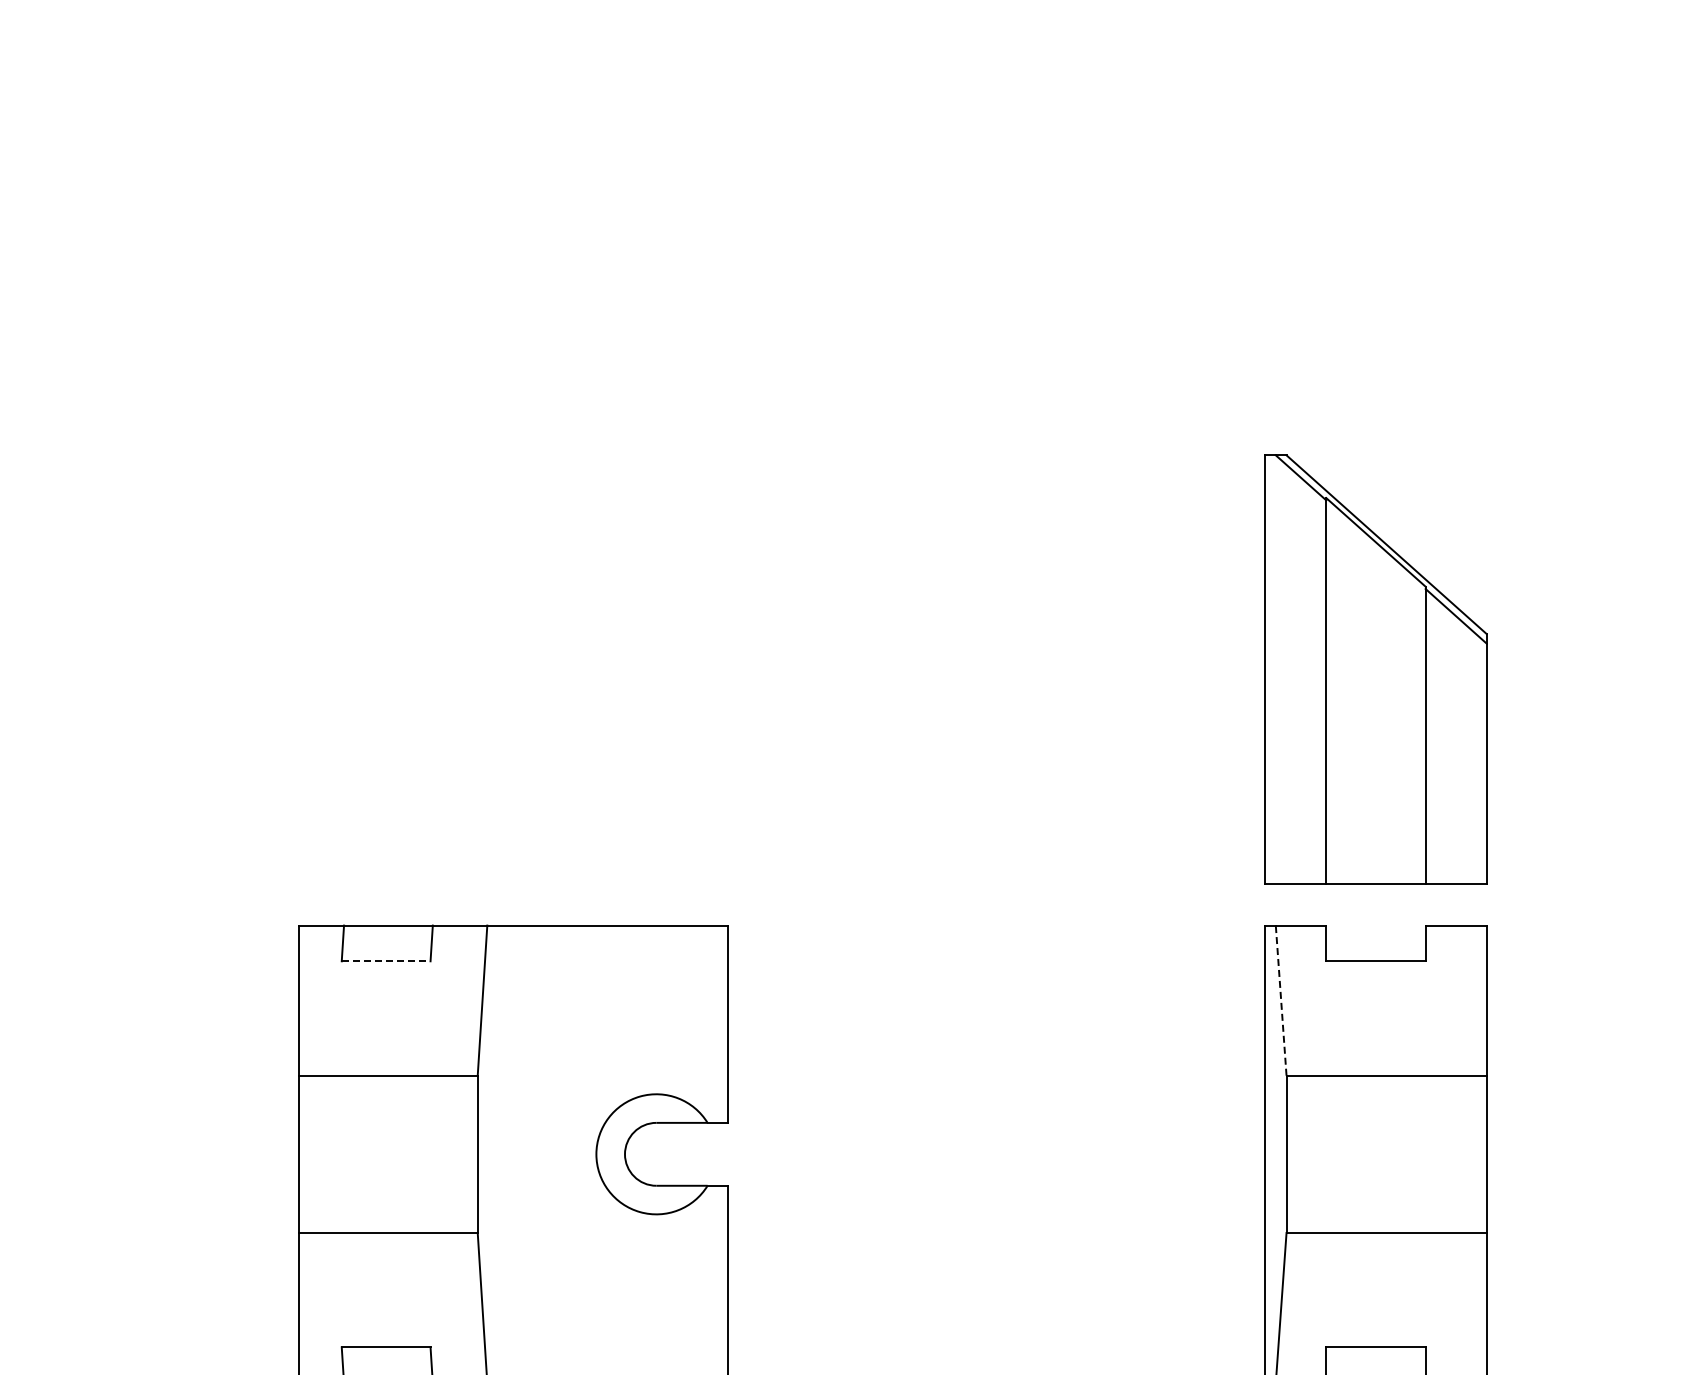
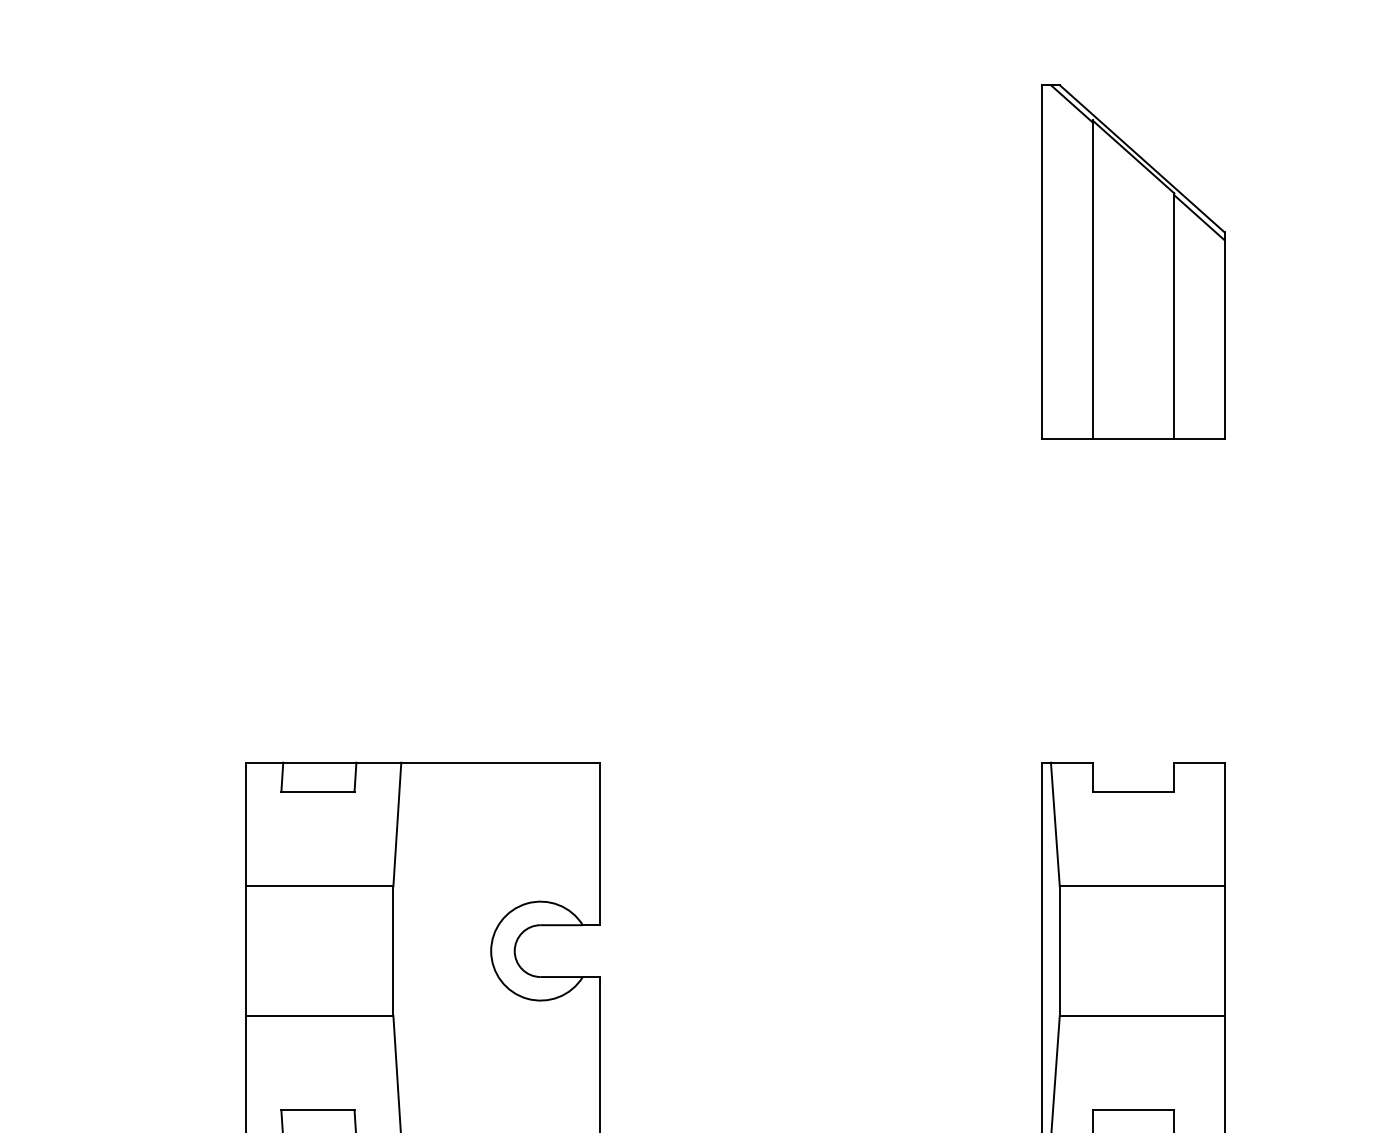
part: (1375, 669) -> (1133, 261), moved
line: (386, 961) -> (318, 792), dashed -> solid
line: (1281, 1000) -> (1055, 824), dashed -> solid

